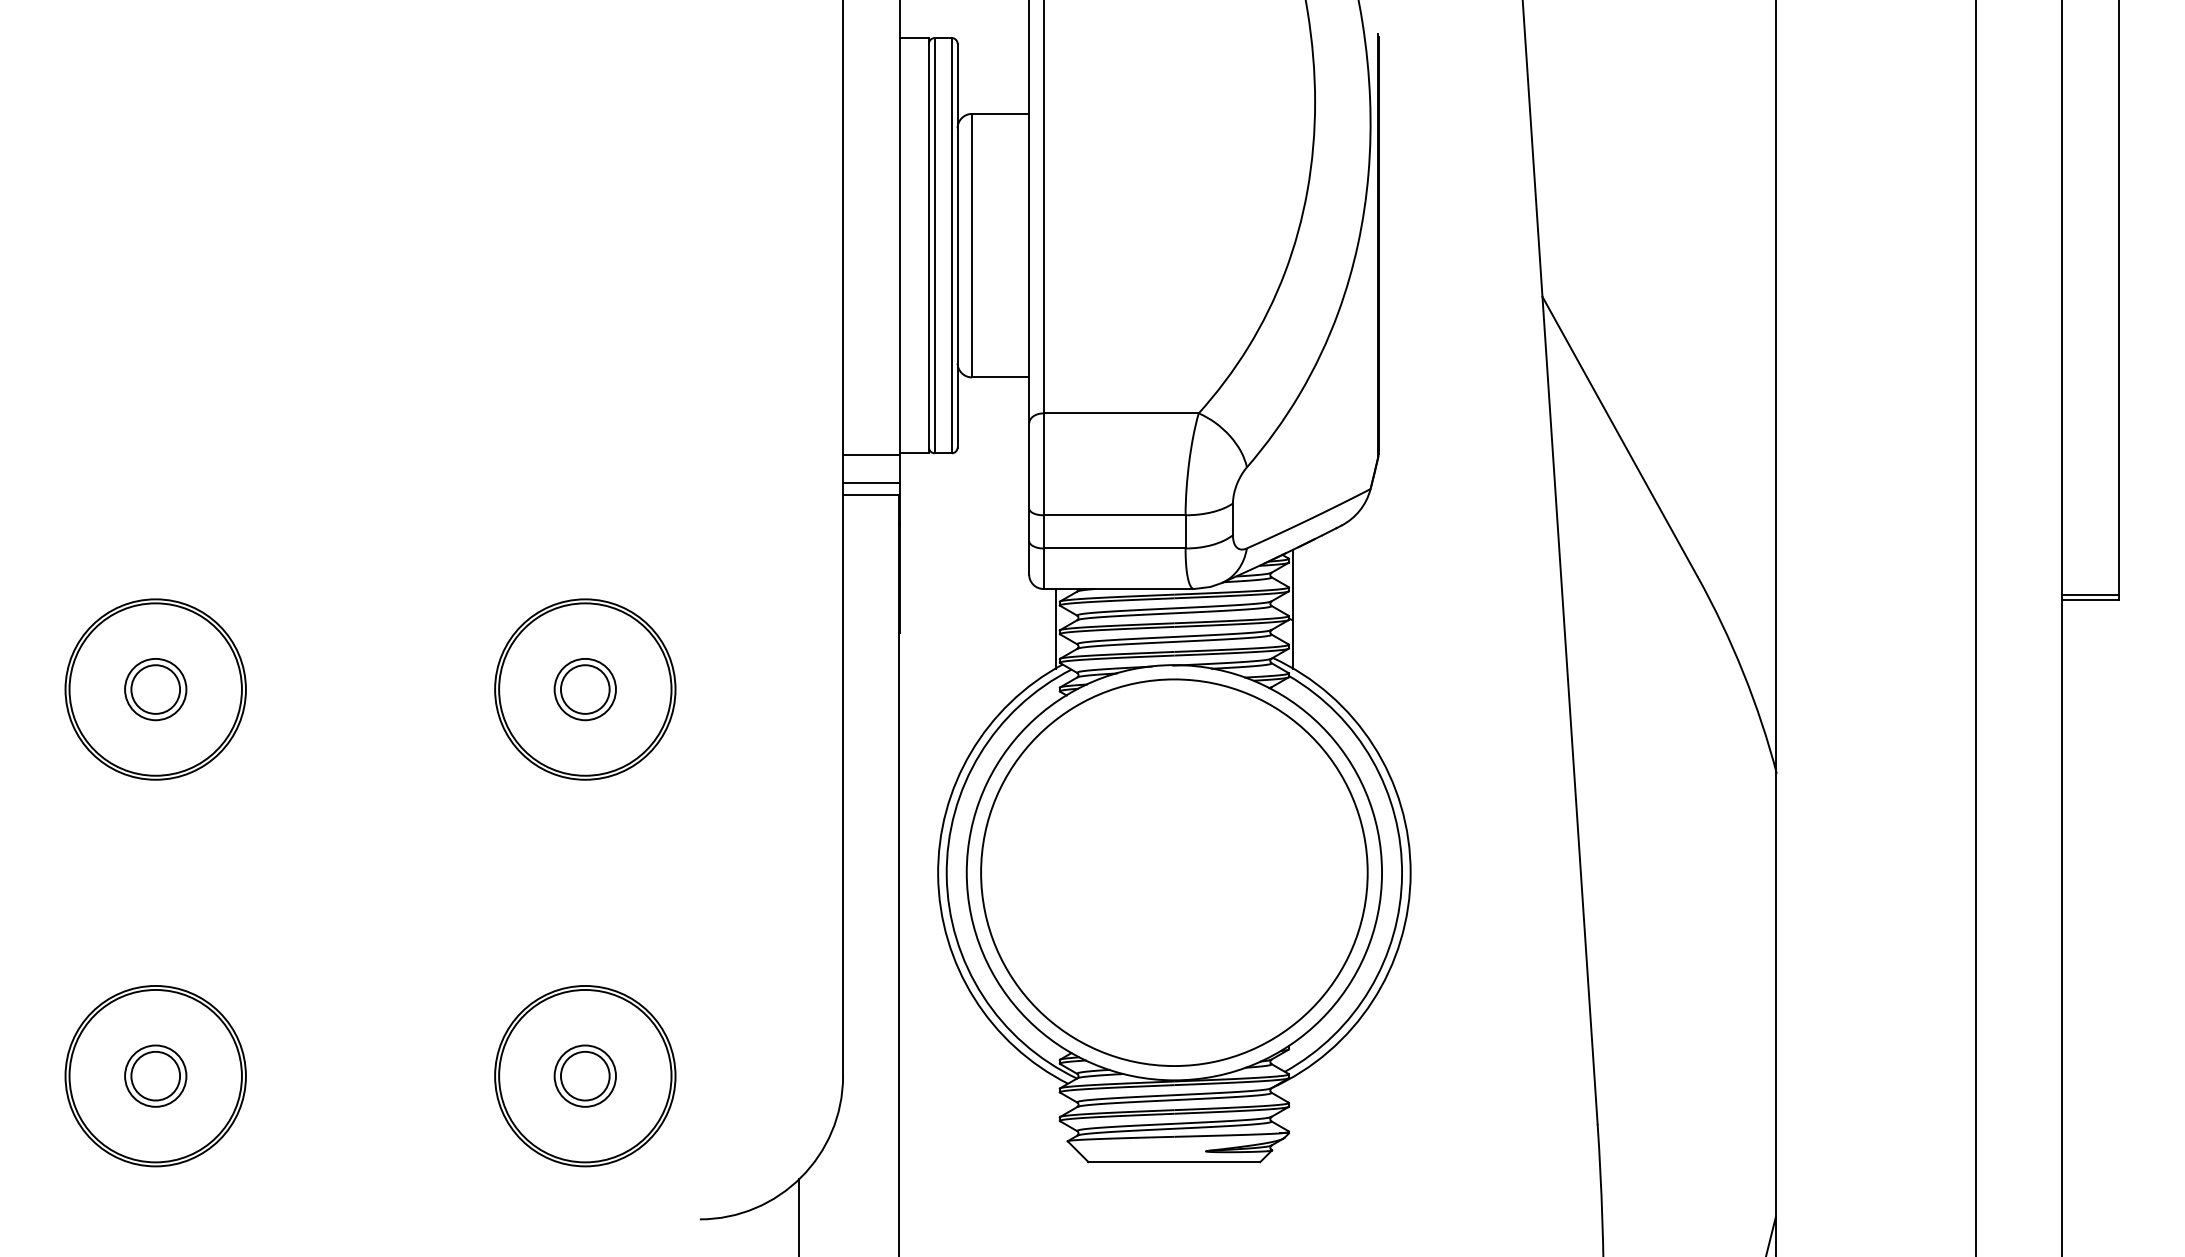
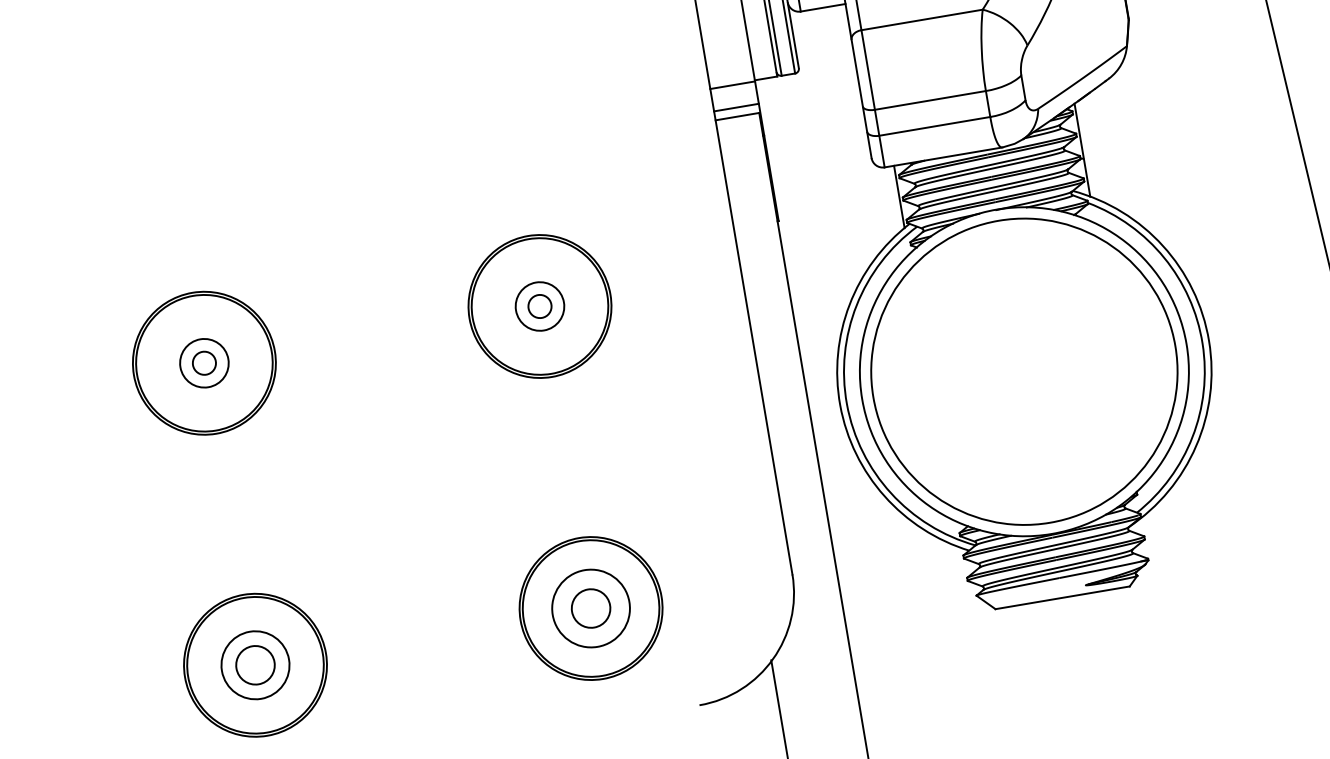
circle: (155, 689) -> (204, 363), size x0.6
circle: (584, 689) -> (539, 306), size x0.6
circle: (155, 1075) -> (255, 664), size x1.4
circle: (584, 1075) -> (590, 608), size x1.6

